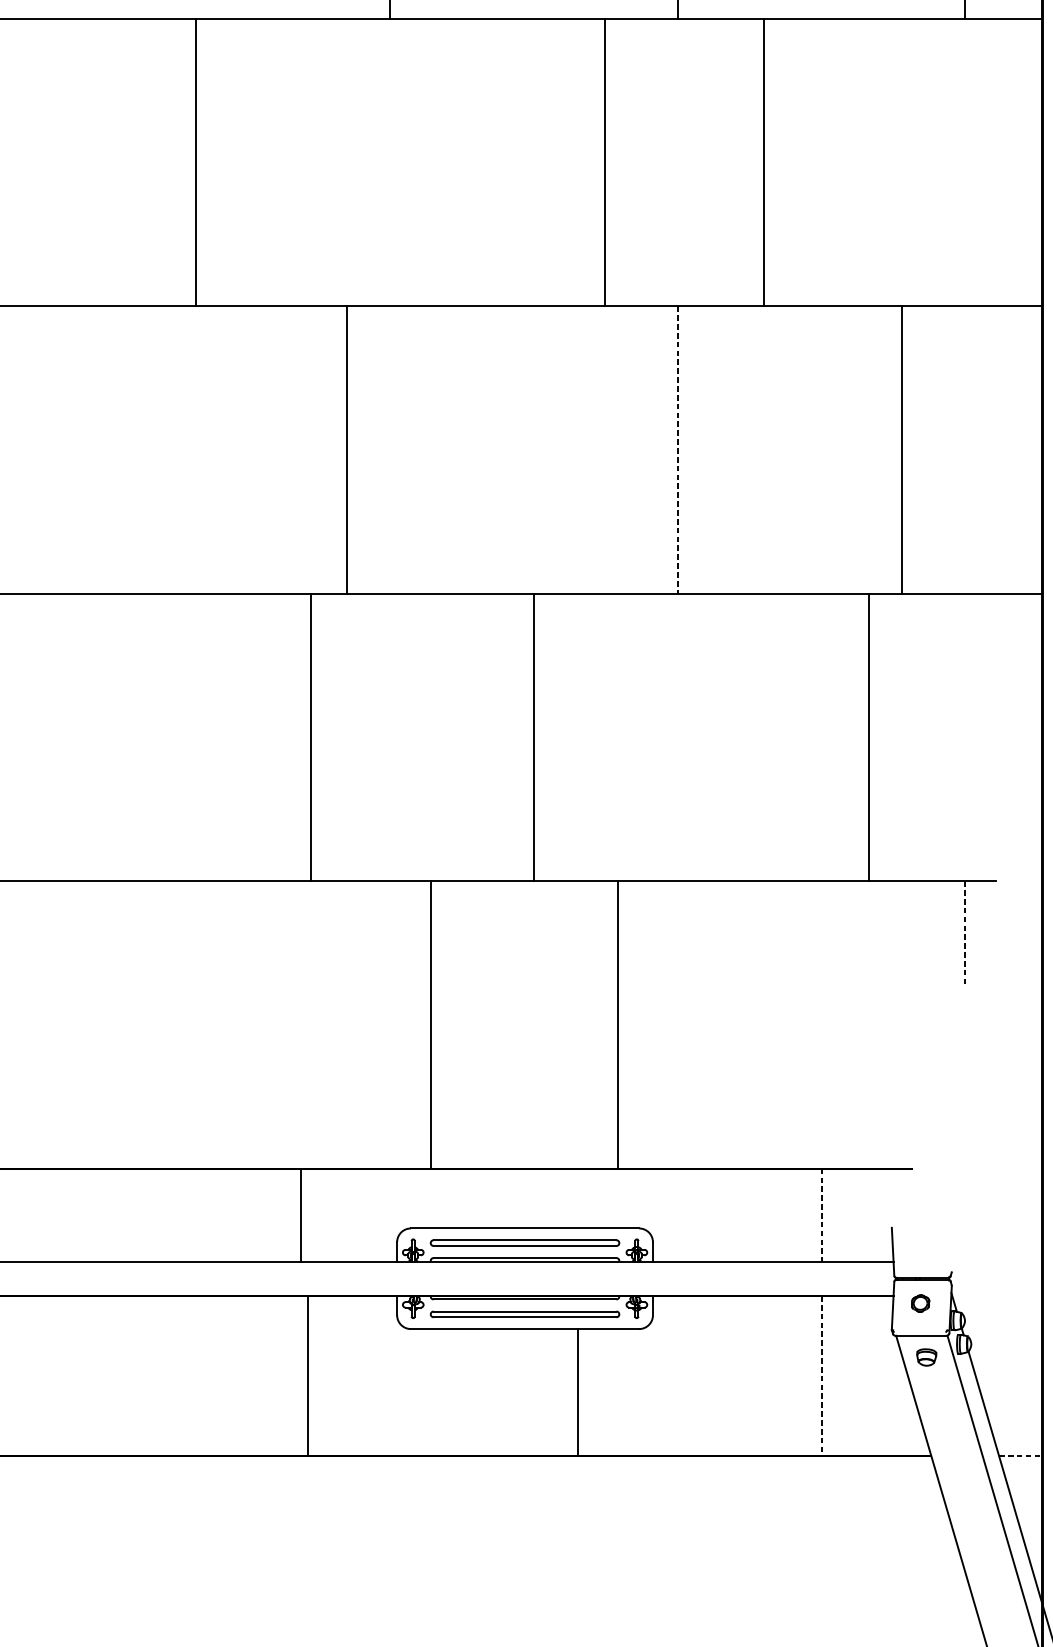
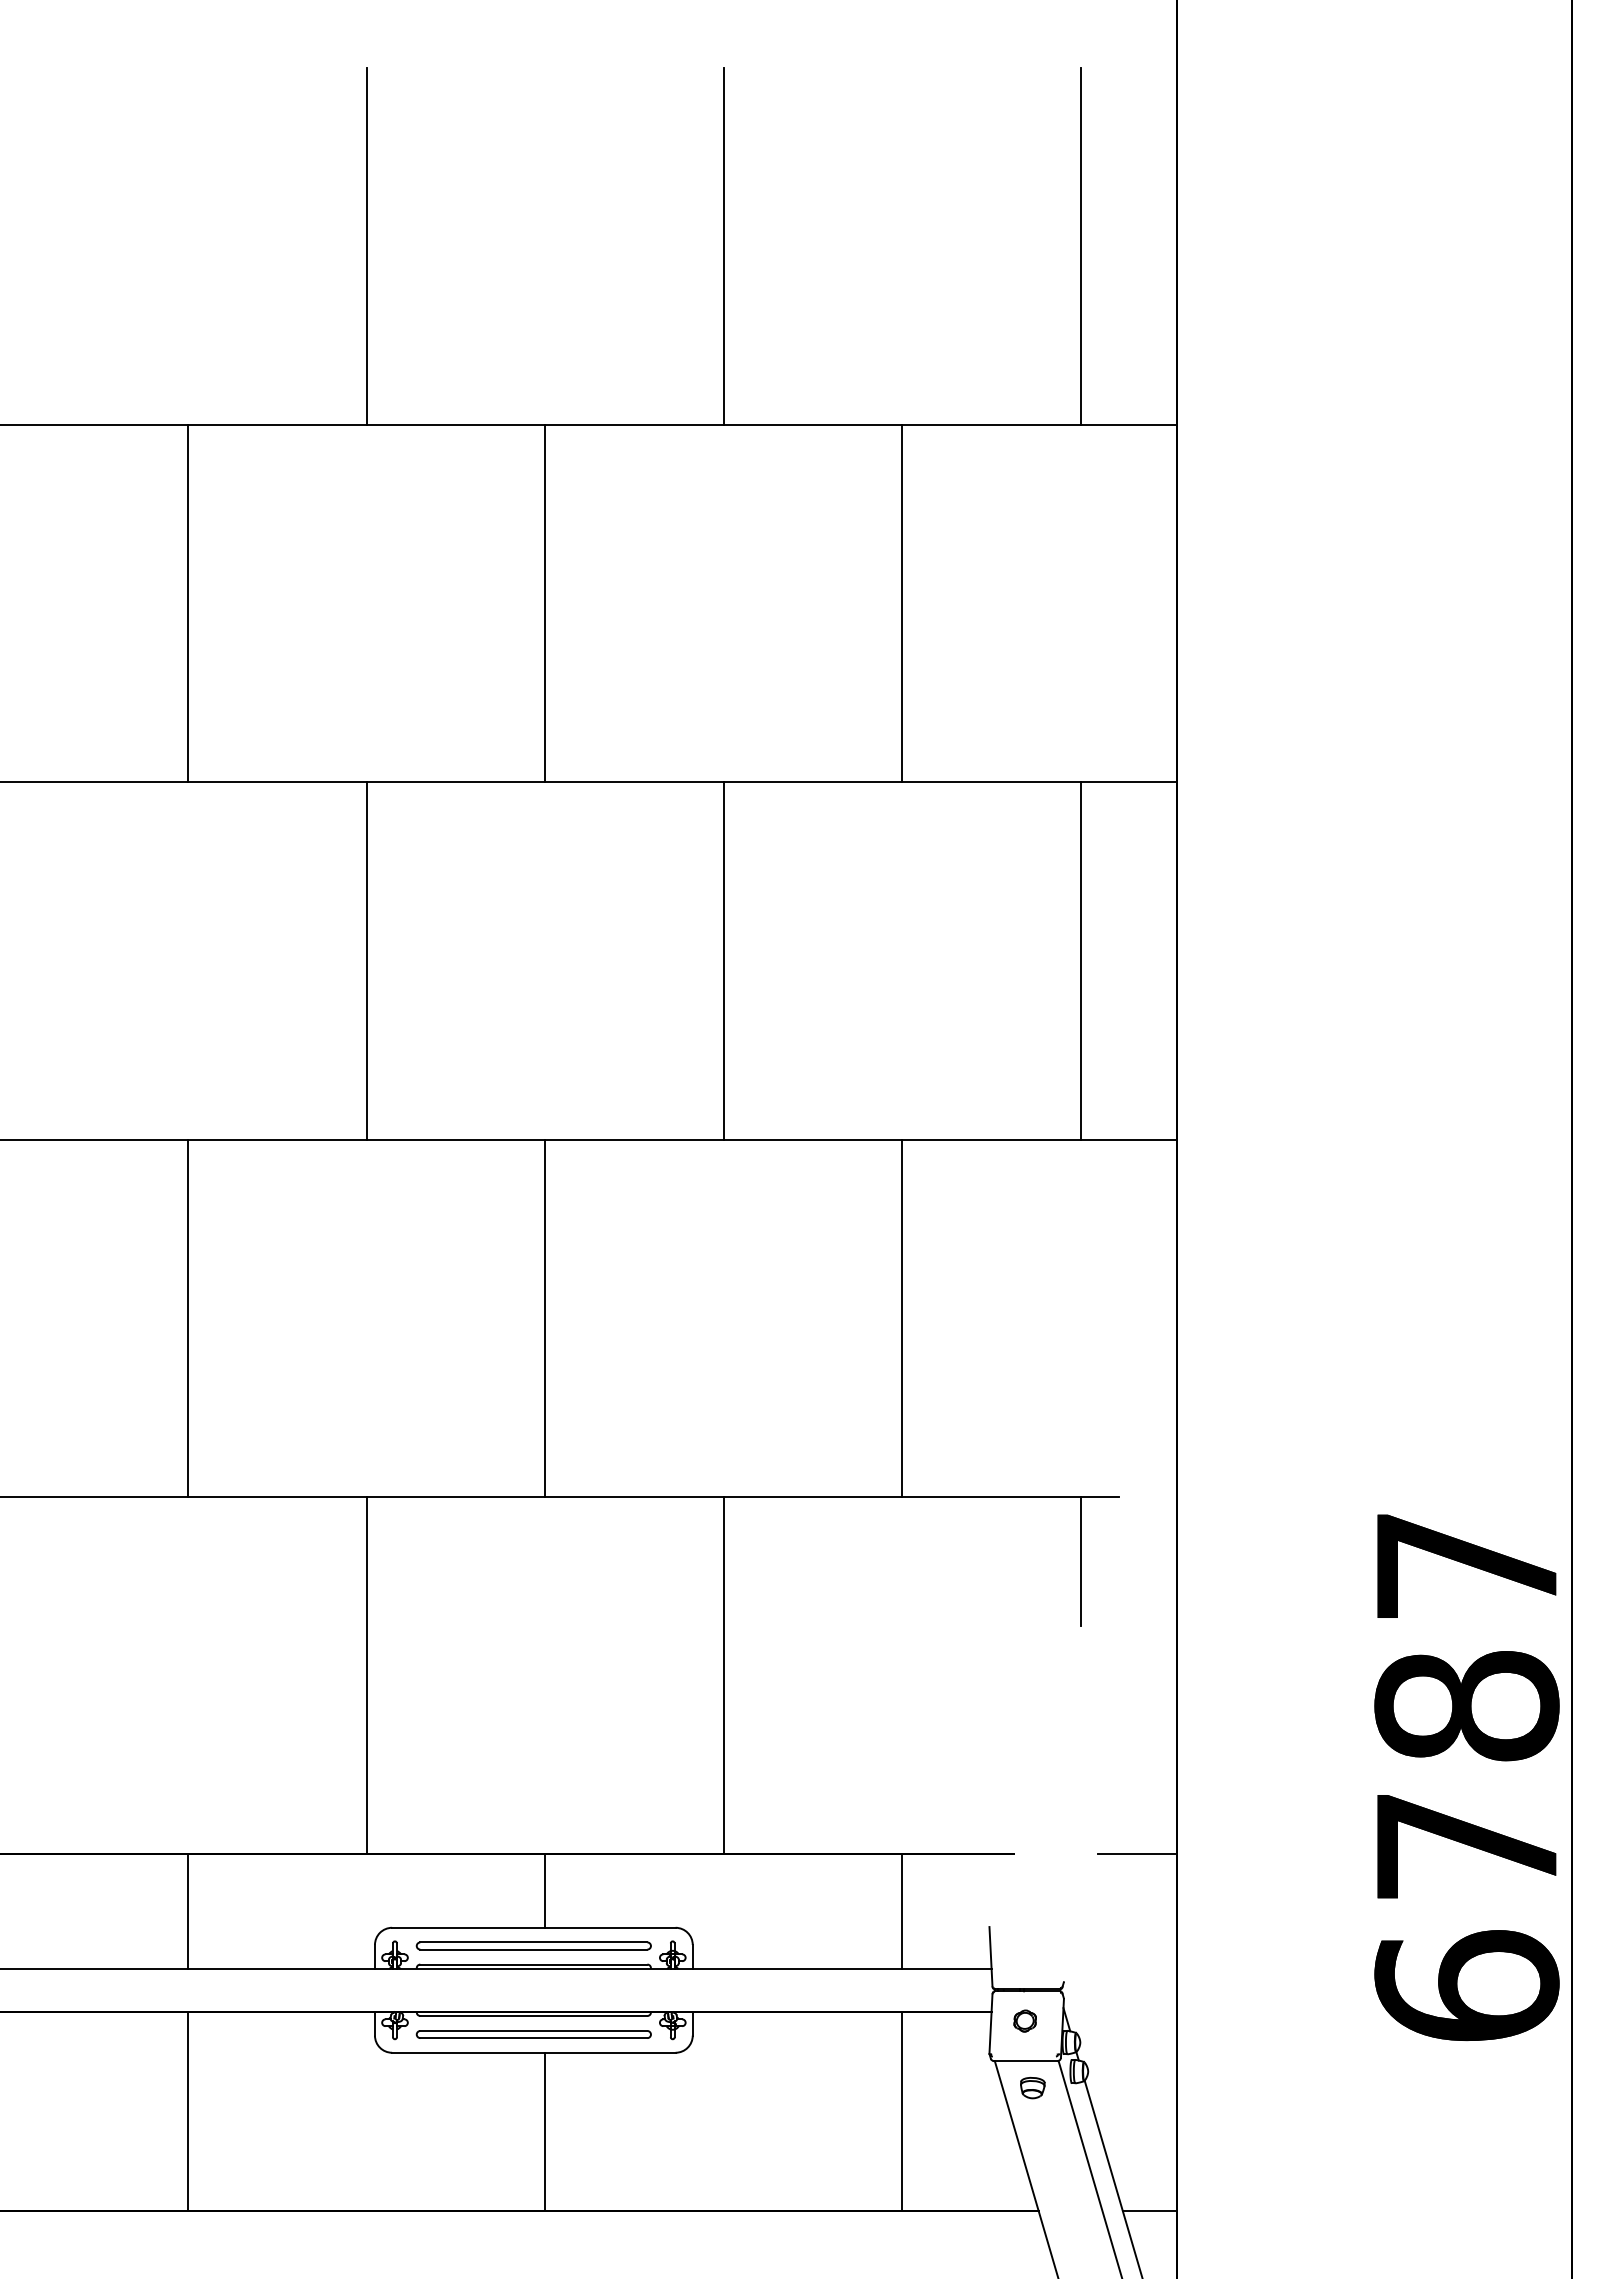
line: (196, 162) -> (188, 603), moved
line: (605, 162) -> (545, 603), moved
line: (763, 162) -> (902, 603), moved
line: (346, 449) -> (366, 960), moved
line: (901, 449) -> (1080, 960), moved
line: (677, 450) -> (723, 961), dashed -> solid
line: (311, 737) -> (188, 1317), moved
line: (869, 737) -> (902, 1317), moved
line: (965, 933) -> (1080, 1561), dashed -> solid
line: (430, 1024) -> (366, 1674), moved
line: (618, 1024) -> (723, 1674), moved
line: (1011, 1168) -> (1137, 1853), added
line: (534, 1198) -> (545, 1890), added
line: (301, 1214) -> (188, 1910), moved
line: (821, 1215) -> (902, 1911), dashed -> solid
line: (308, 1375) -> (188, 2110), moved
line: (821, 1376) -> (902, 2111), dashed -> solid
line: (578, 1392) -> (545, 2131), moved
line: (1020, 1456) -> (1149, 2210), dashed -> solid

